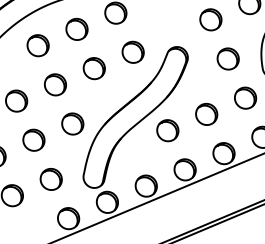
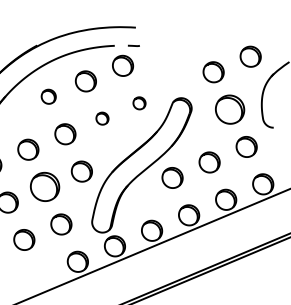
part: (37, 45) -> (48, 96), size x0.7
part: (133, 52) -> (139, 103), size x0.6
part: (228, 58) -> (230, 109), size x1.4
part: (94, 68) -> (102, 118), size x0.6
part: (33, 140) -> (44, 187), size x1.4

